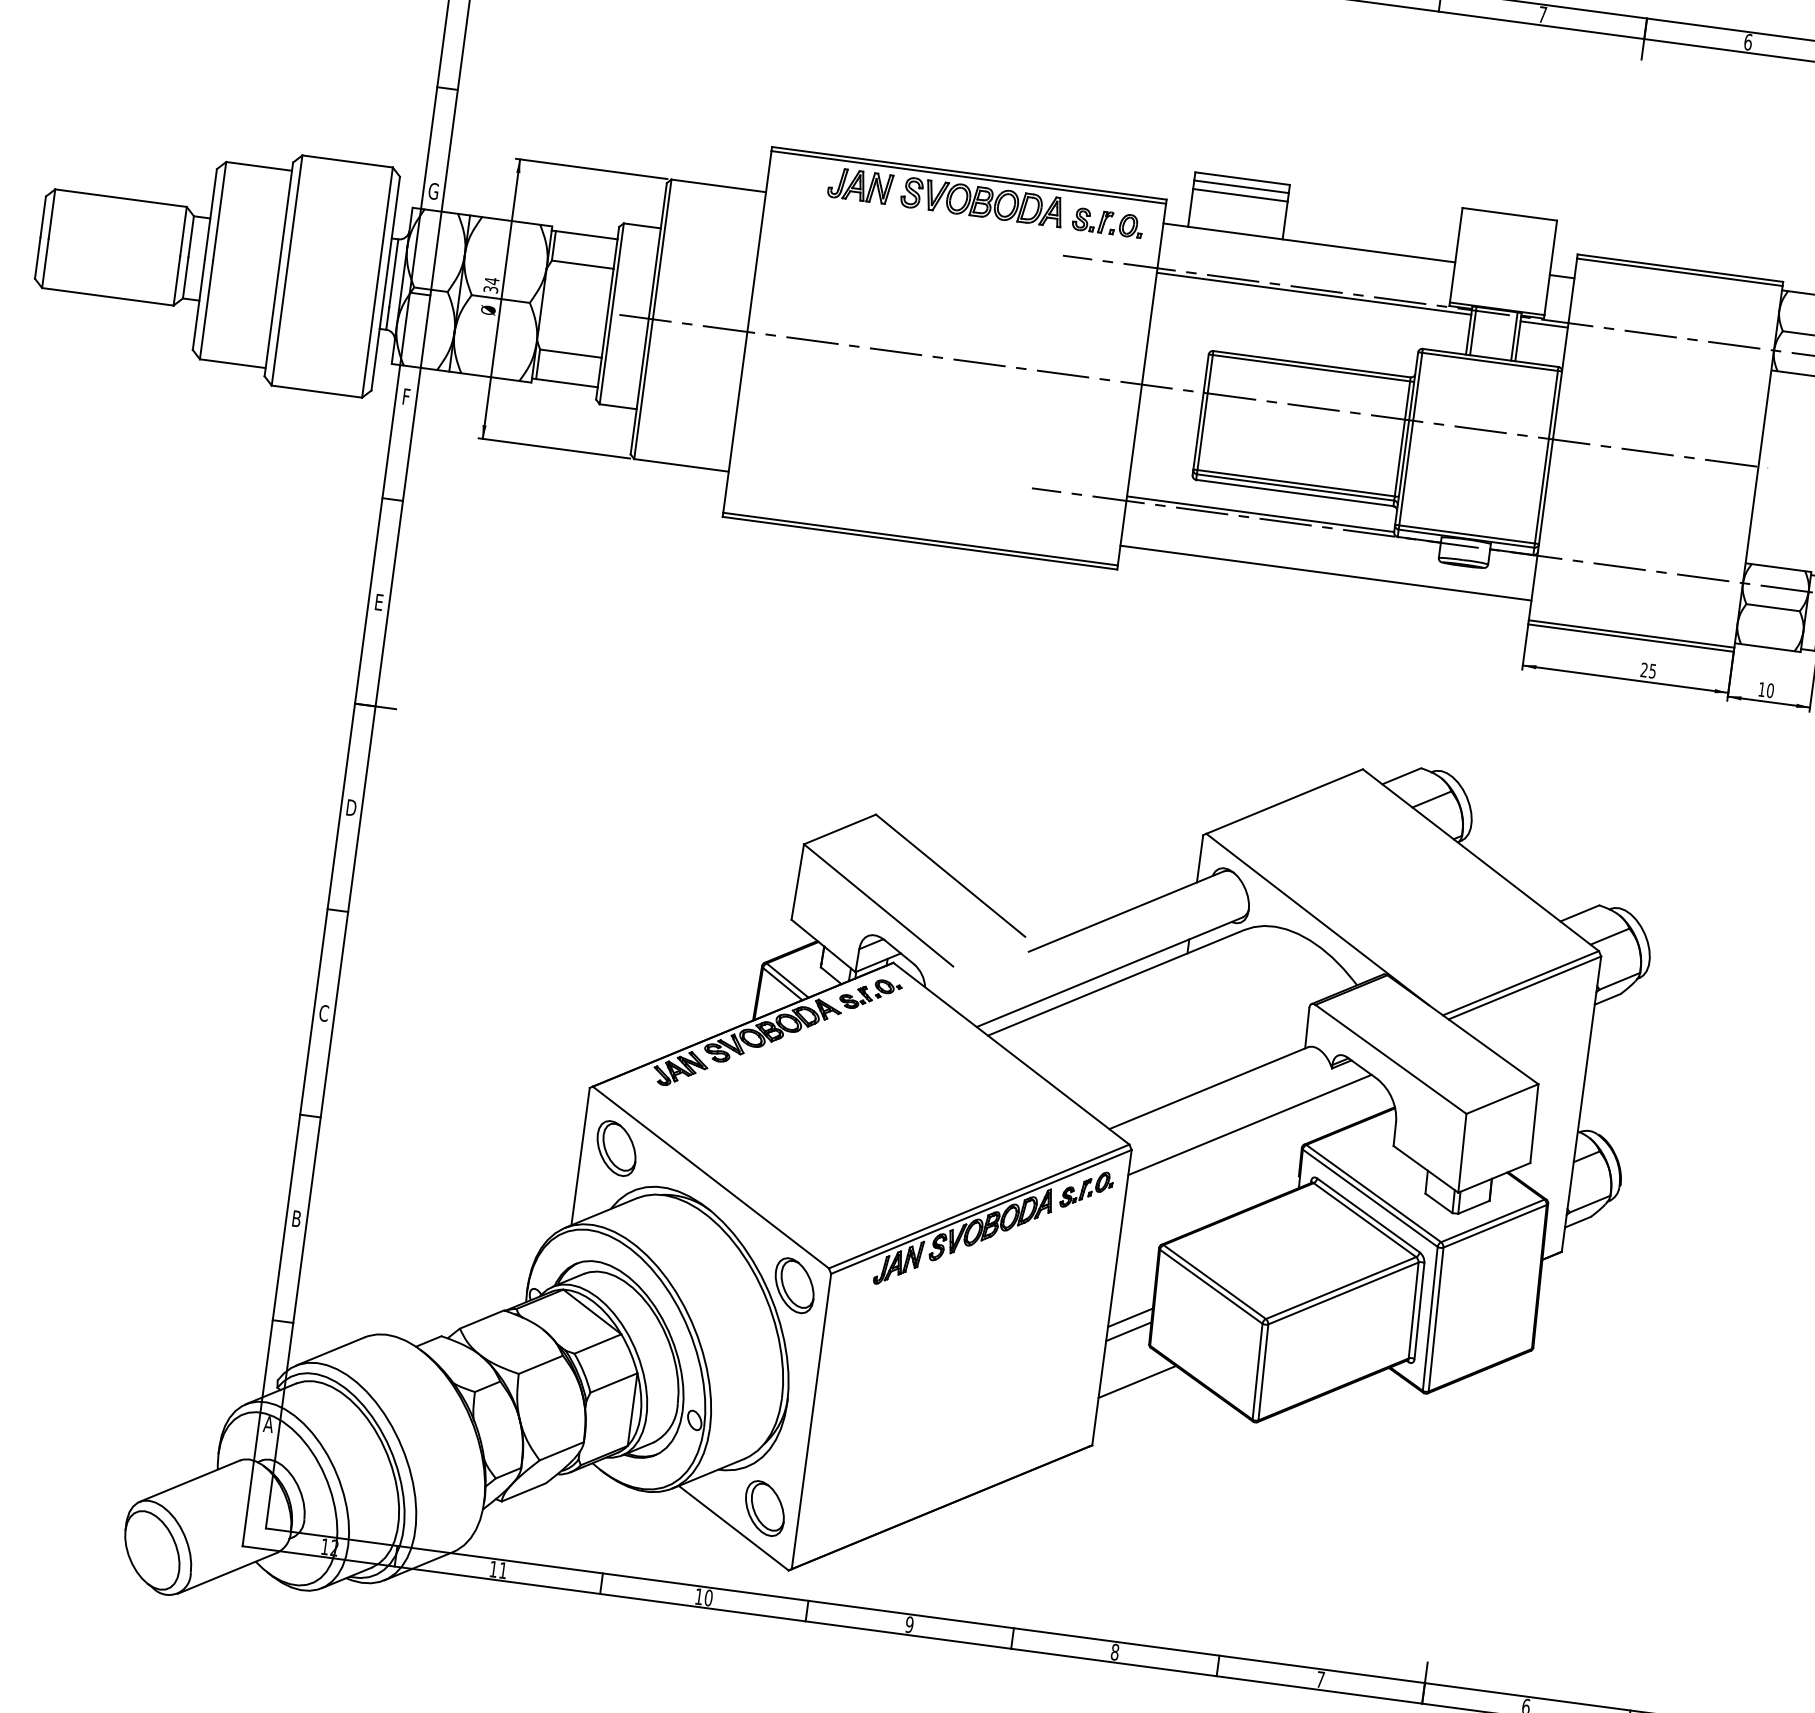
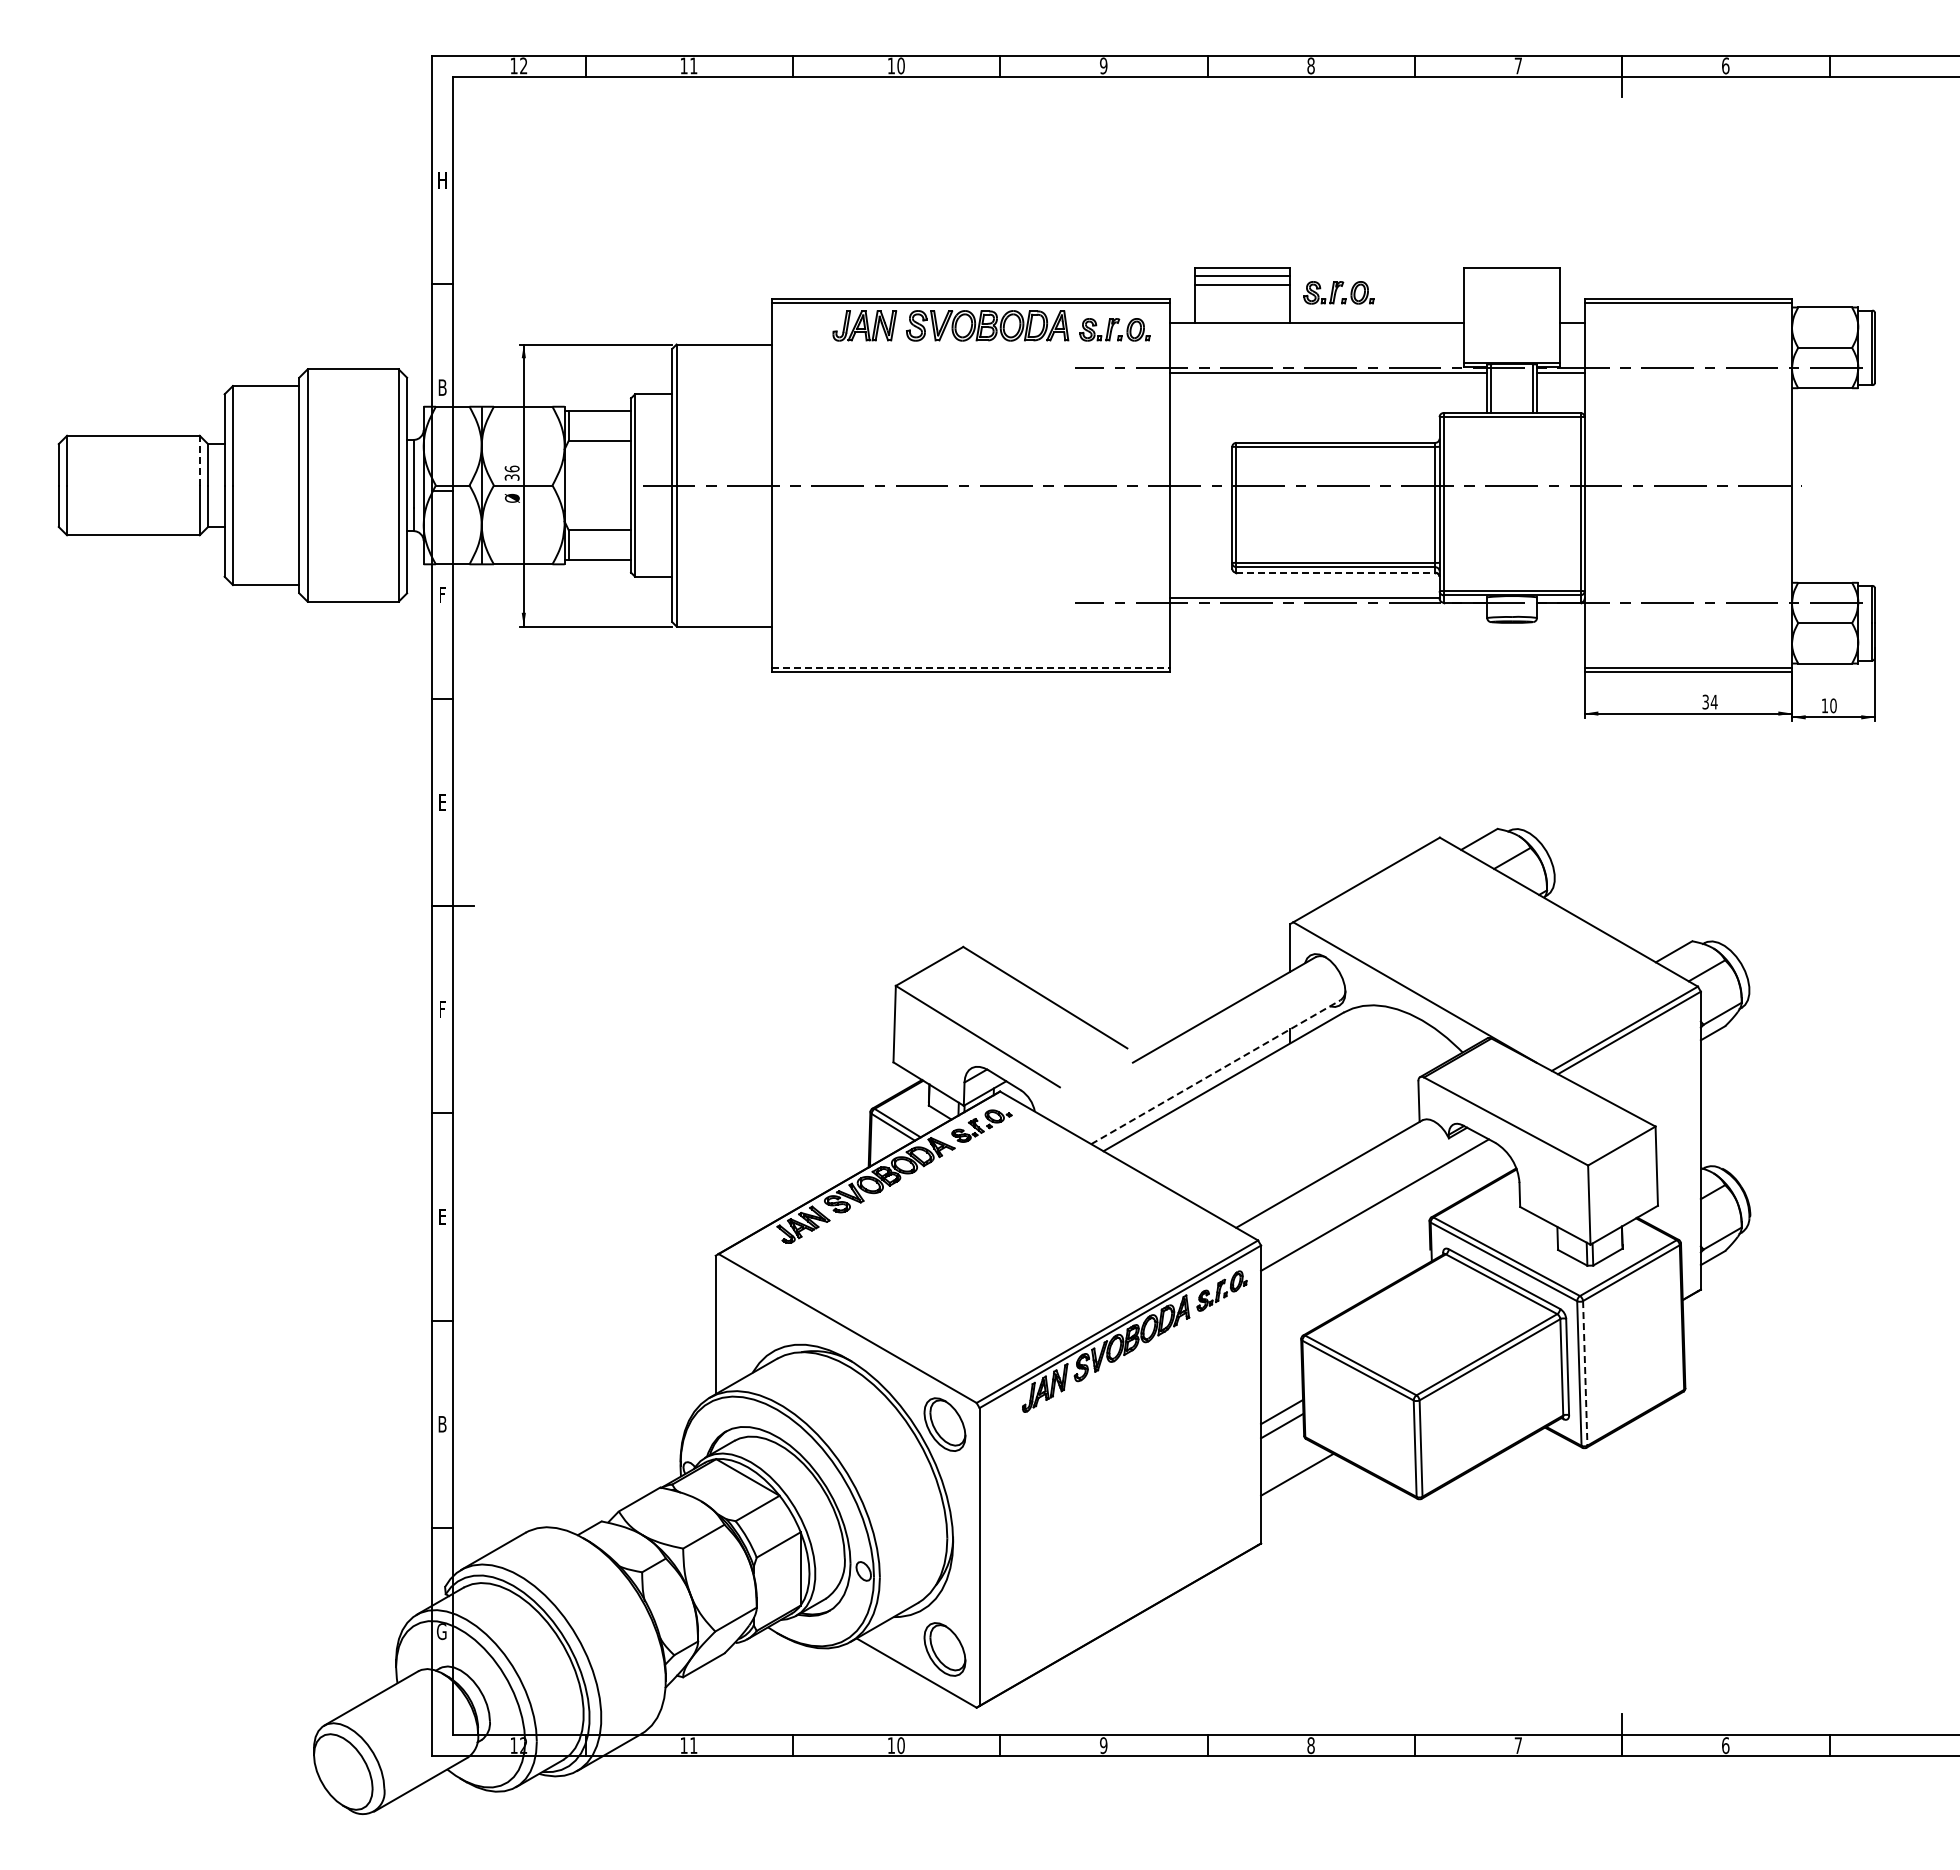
text: (433, 191) -> (442, 387), G -> B
part: (1334, 215) -> (1338, 292), added
line: (183, 231) -> (199, 460), solid -> dashed
text: (491, 280) -> (511, 468), 34 -> 36
line: (1294, 492) -> (1335, 572), solid -> dashed
line: (921, 538) -> (971, 667), solid -> dashed
line: (1326, 573) -> (1377, 648), removed
text: (1648, 670) -> (1709, 701), 25 -> 34
text: (351, 807) -> (442, 1009), D -> F
line: (1109, 972) -> (1215, 1072), solid -> dashed
text: (324, 1012) -> (442, 1216), C -> E
part: (615, 1148) -> (749, 1312), removed
line: (1436, 1319) -> (1585, 1373), solid -> dashed
text: (268, 1424) -> (441, 1631), A -> G

